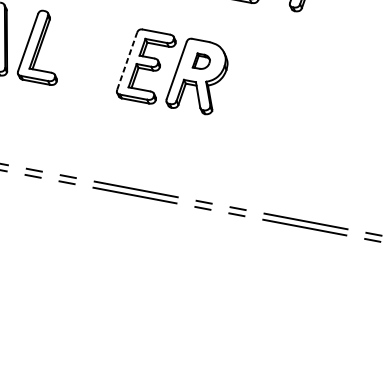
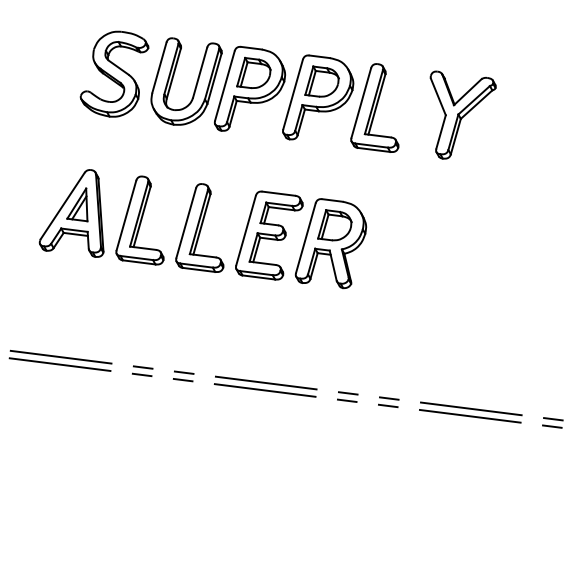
part: (88, 56) -> (199, 227), added
line: (127, 61) -> (246, 230), dashed -> solid
part: (201, 61) -> (334, 225), size x1.67

